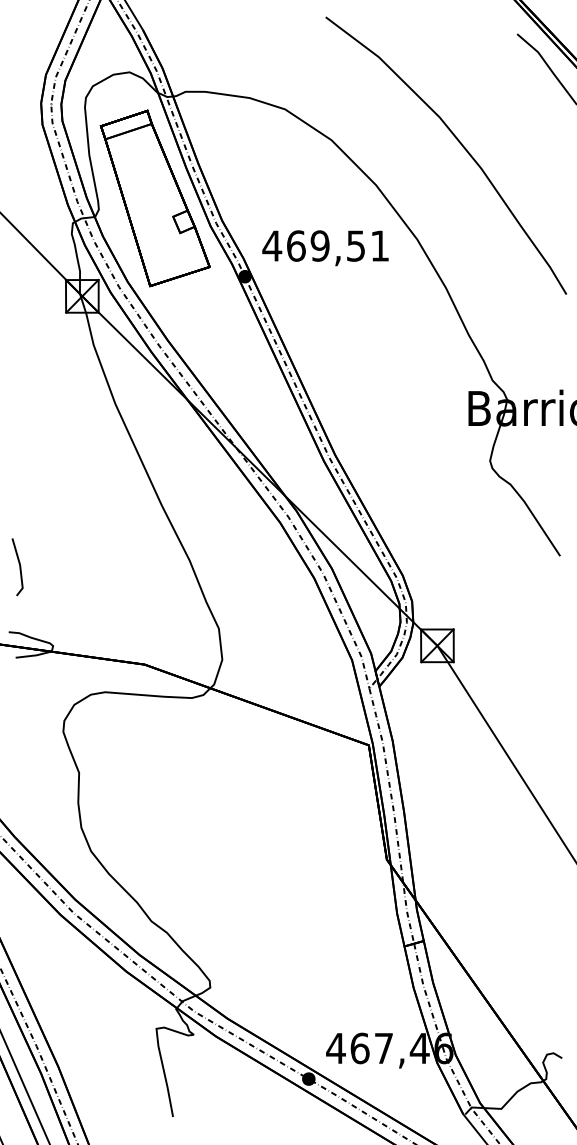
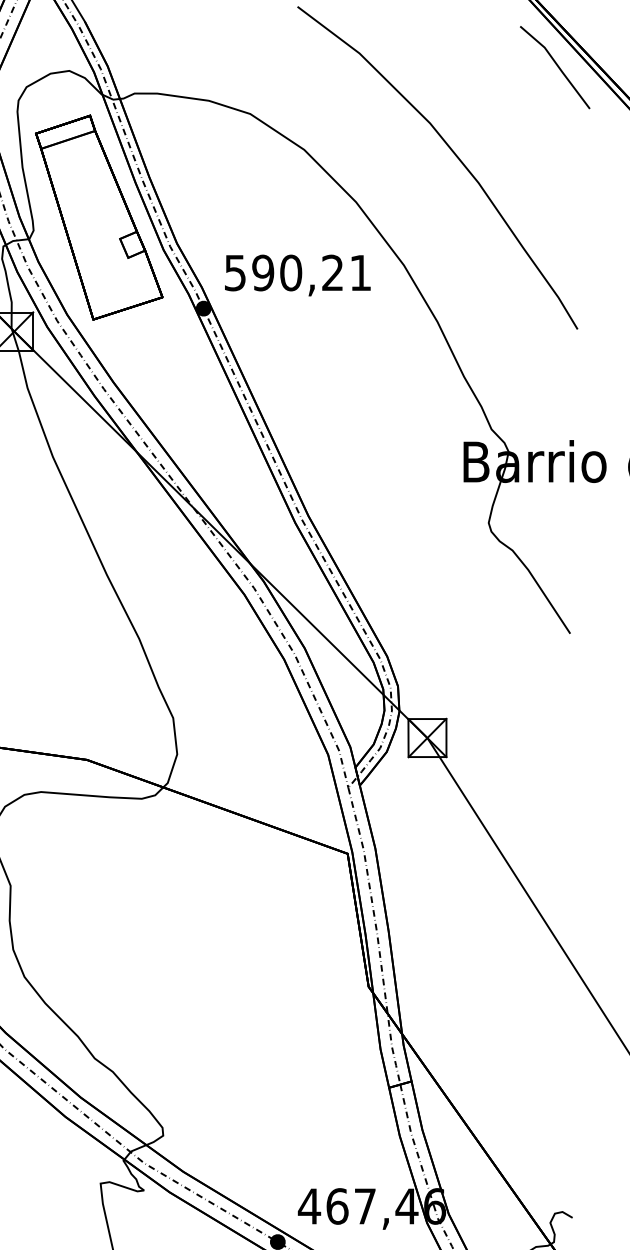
text: (313, 245) -> (283, 272), 469,51 -> 590,21

